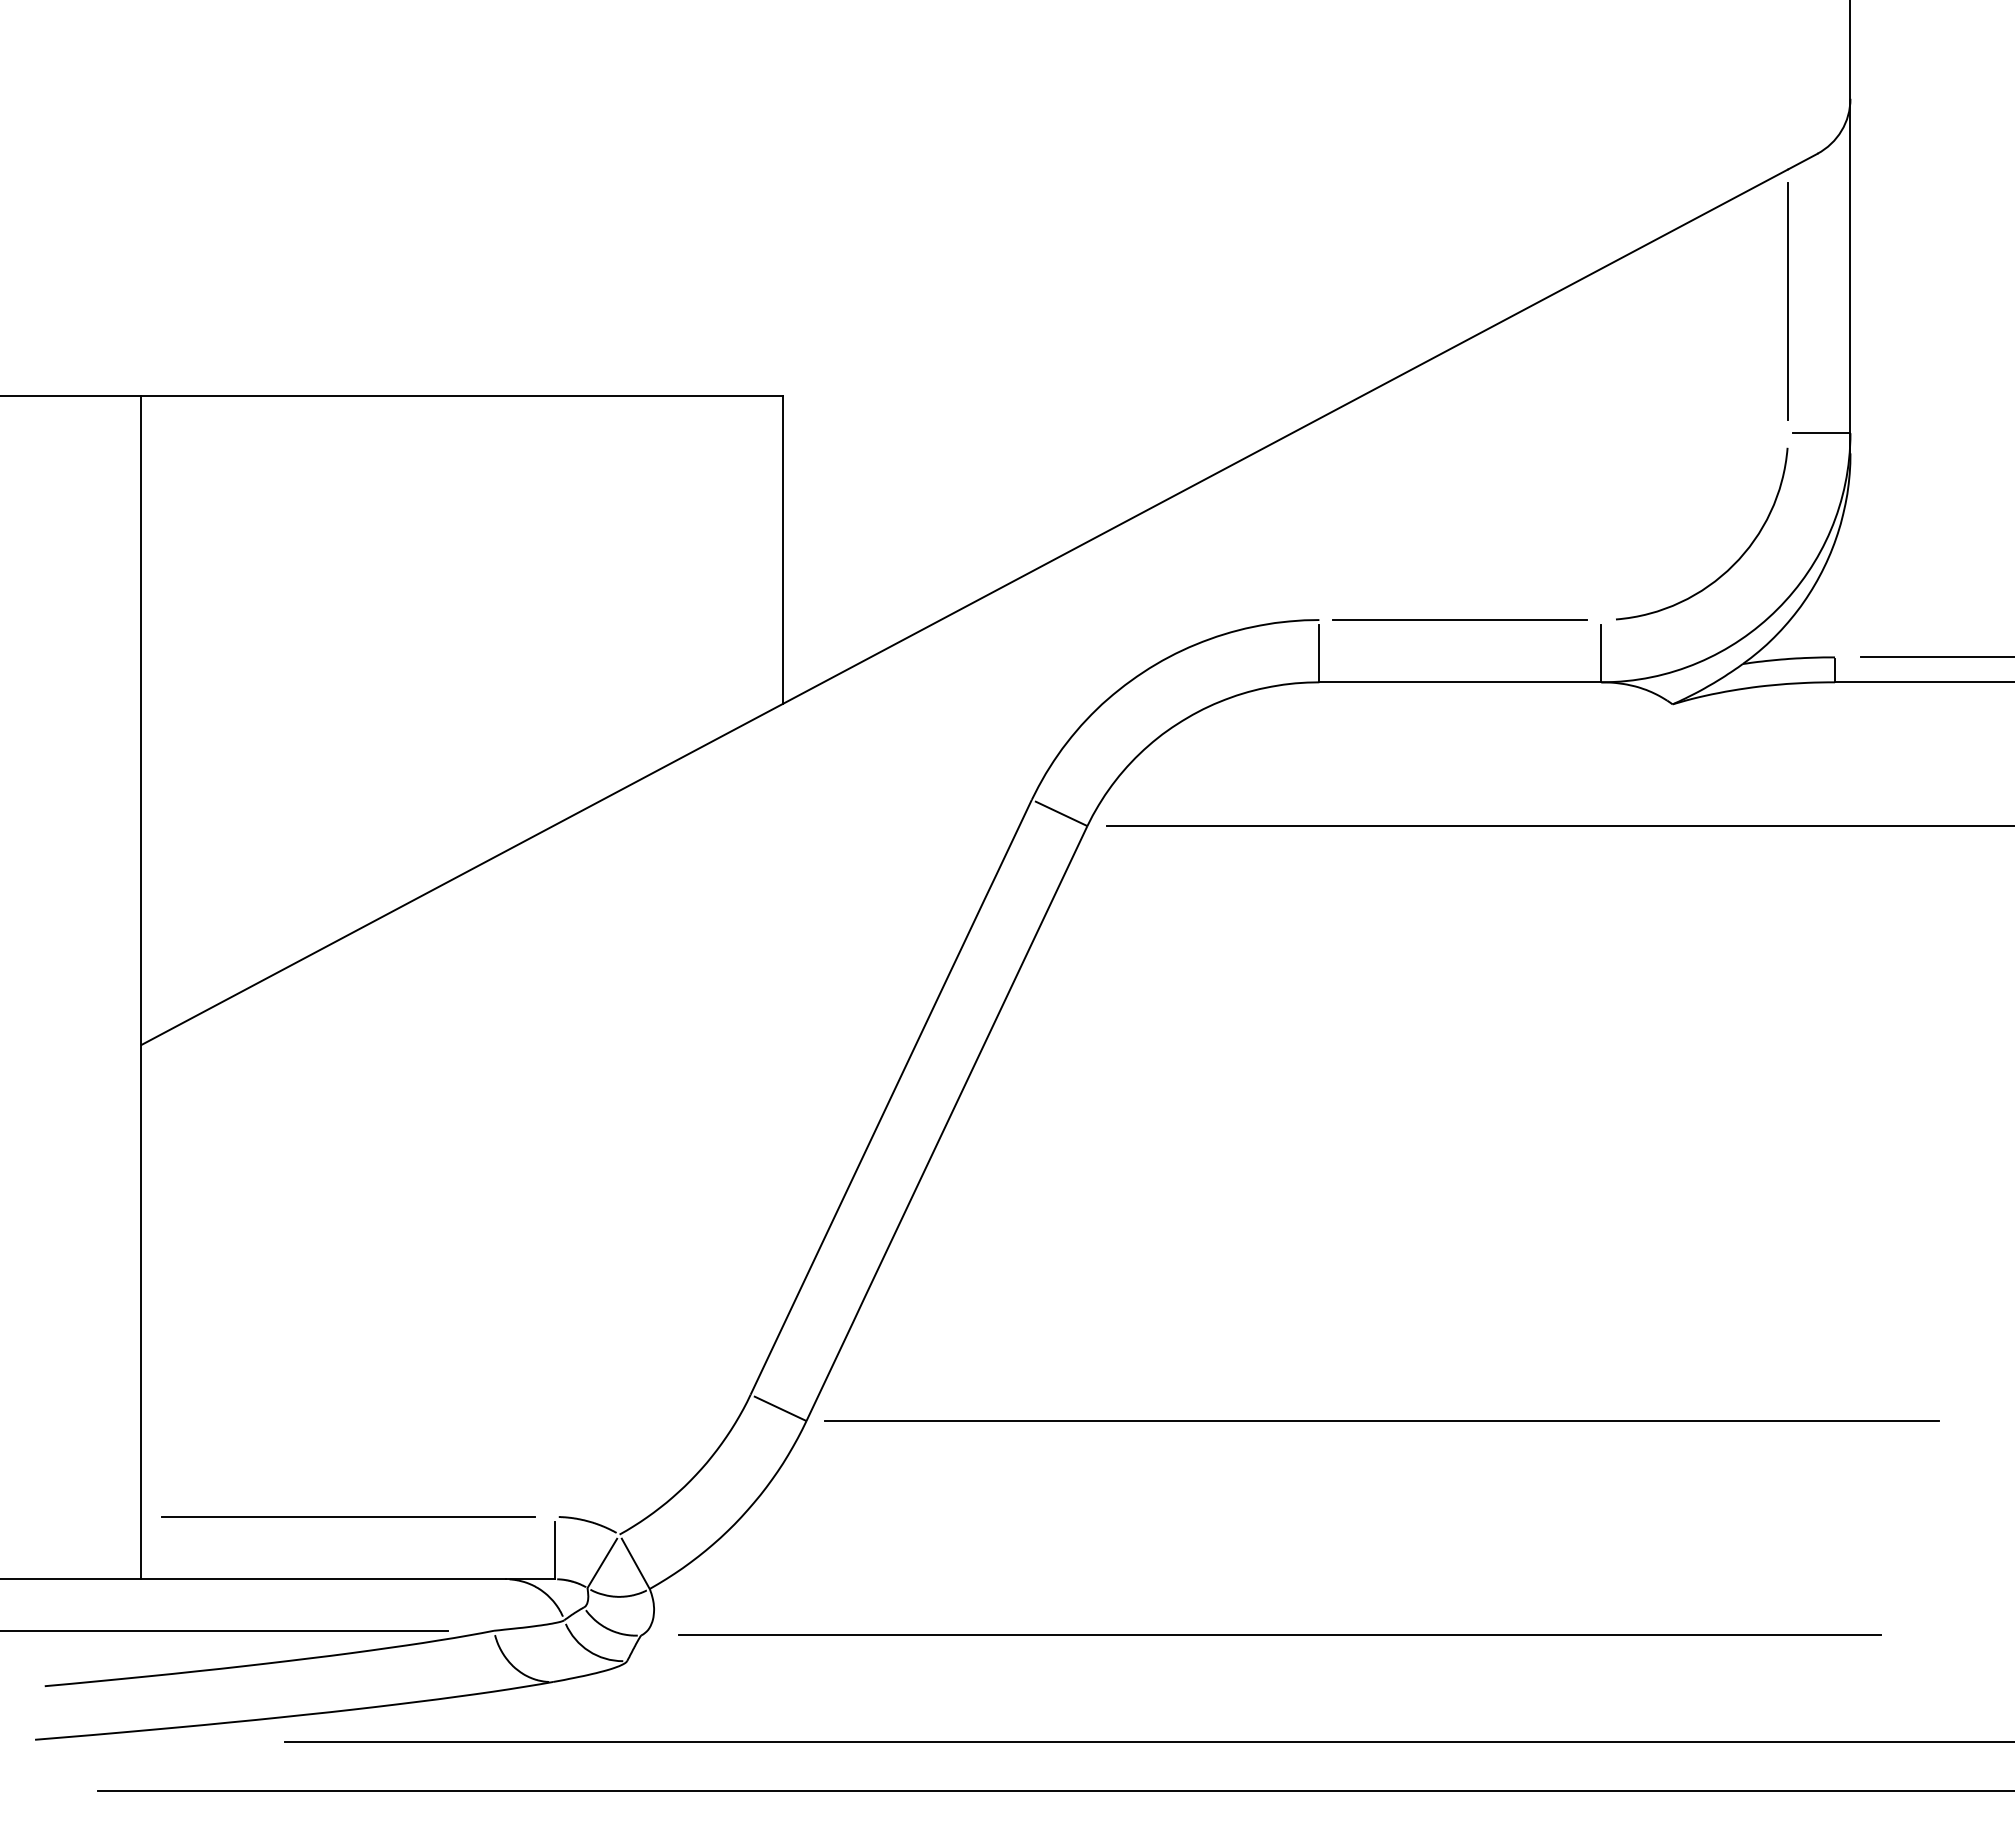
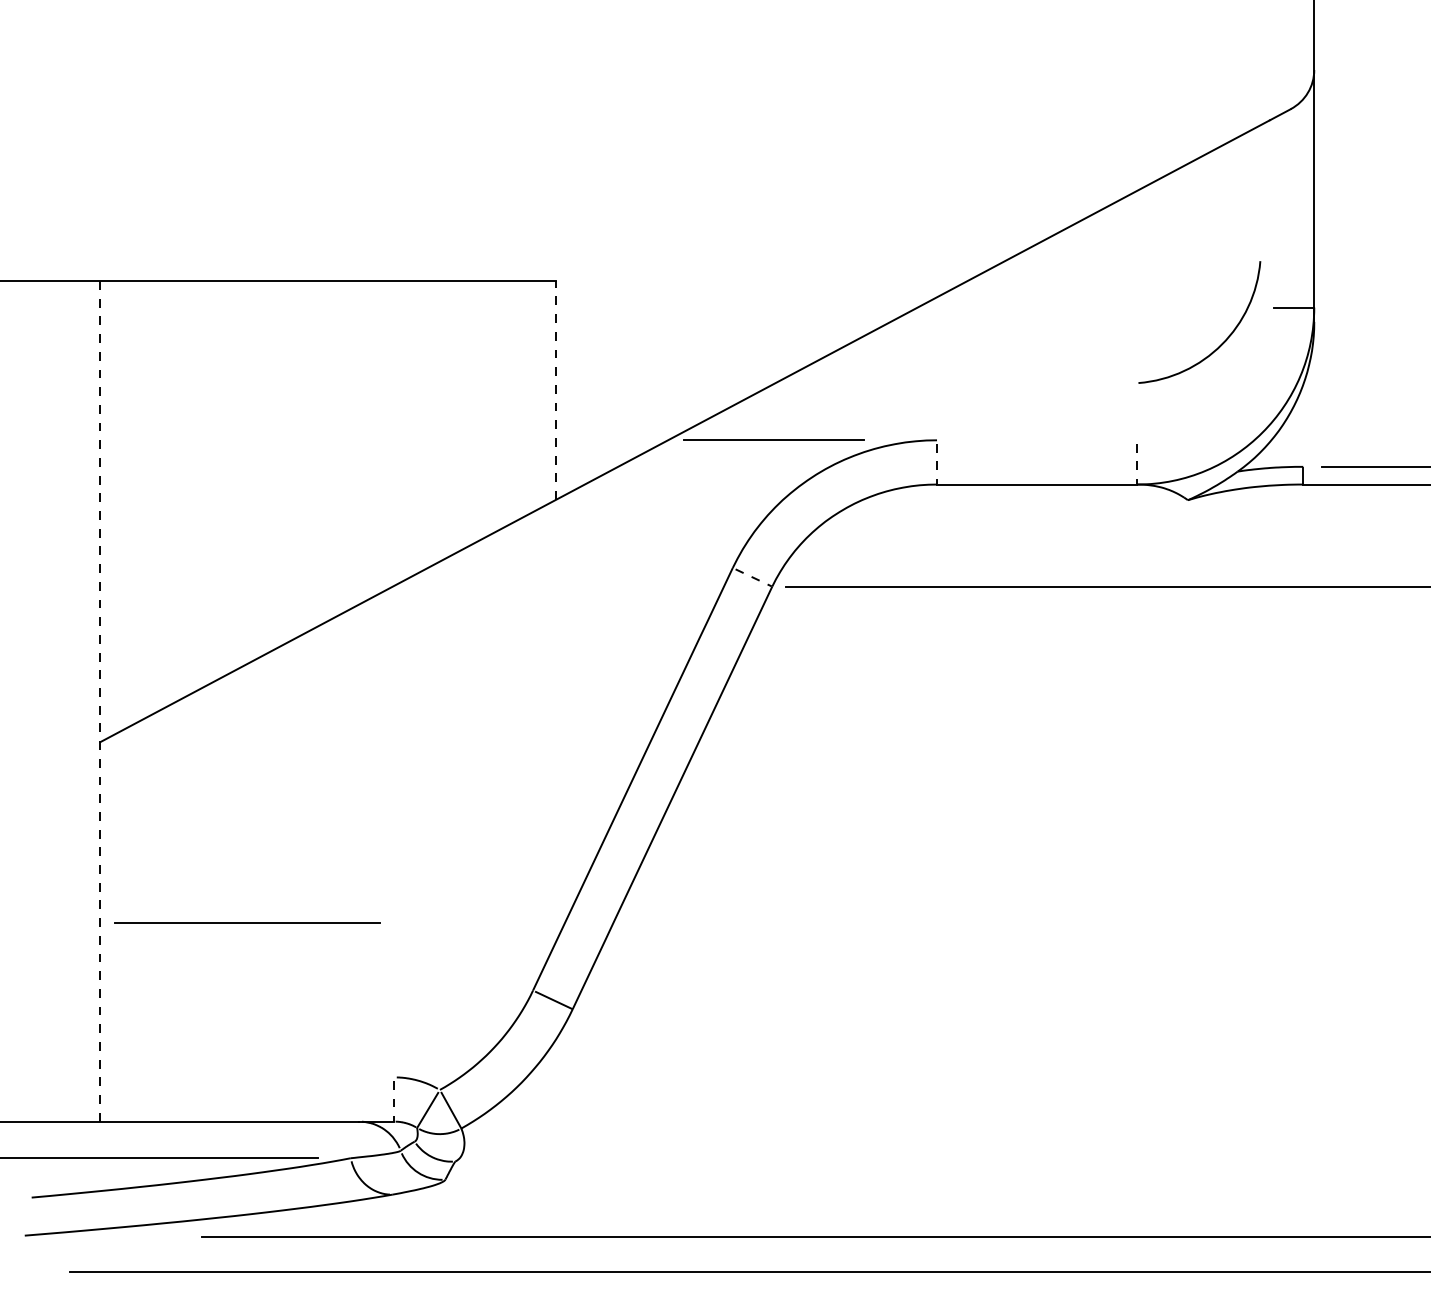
line: (1788, 300) -> (1270, 213), removed
line: (782, 549) -> (555, 390), solid -> dashed
arc: (1733, 563) -> (1221, 343), moved
line: (1459, 619) -> (773, 439), moved
line: (1319, 653) -> (937, 464), solid -> dashed
line: (1601, 653) -> (1137, 464), solid -> dashed
line: (1061, 813) -> (753, 577), solid -> dashed
line: (141, 987) -> (100, 701), solid -> dashed
line: (1381, 1421) -> (981, 1009), removed
line: (348, 1516) -> (247, 922), moved
line: (555, 1550) -> (394, 1101), solid -> dashed
line: (1279, 1635) -> (908, 1161), removed

